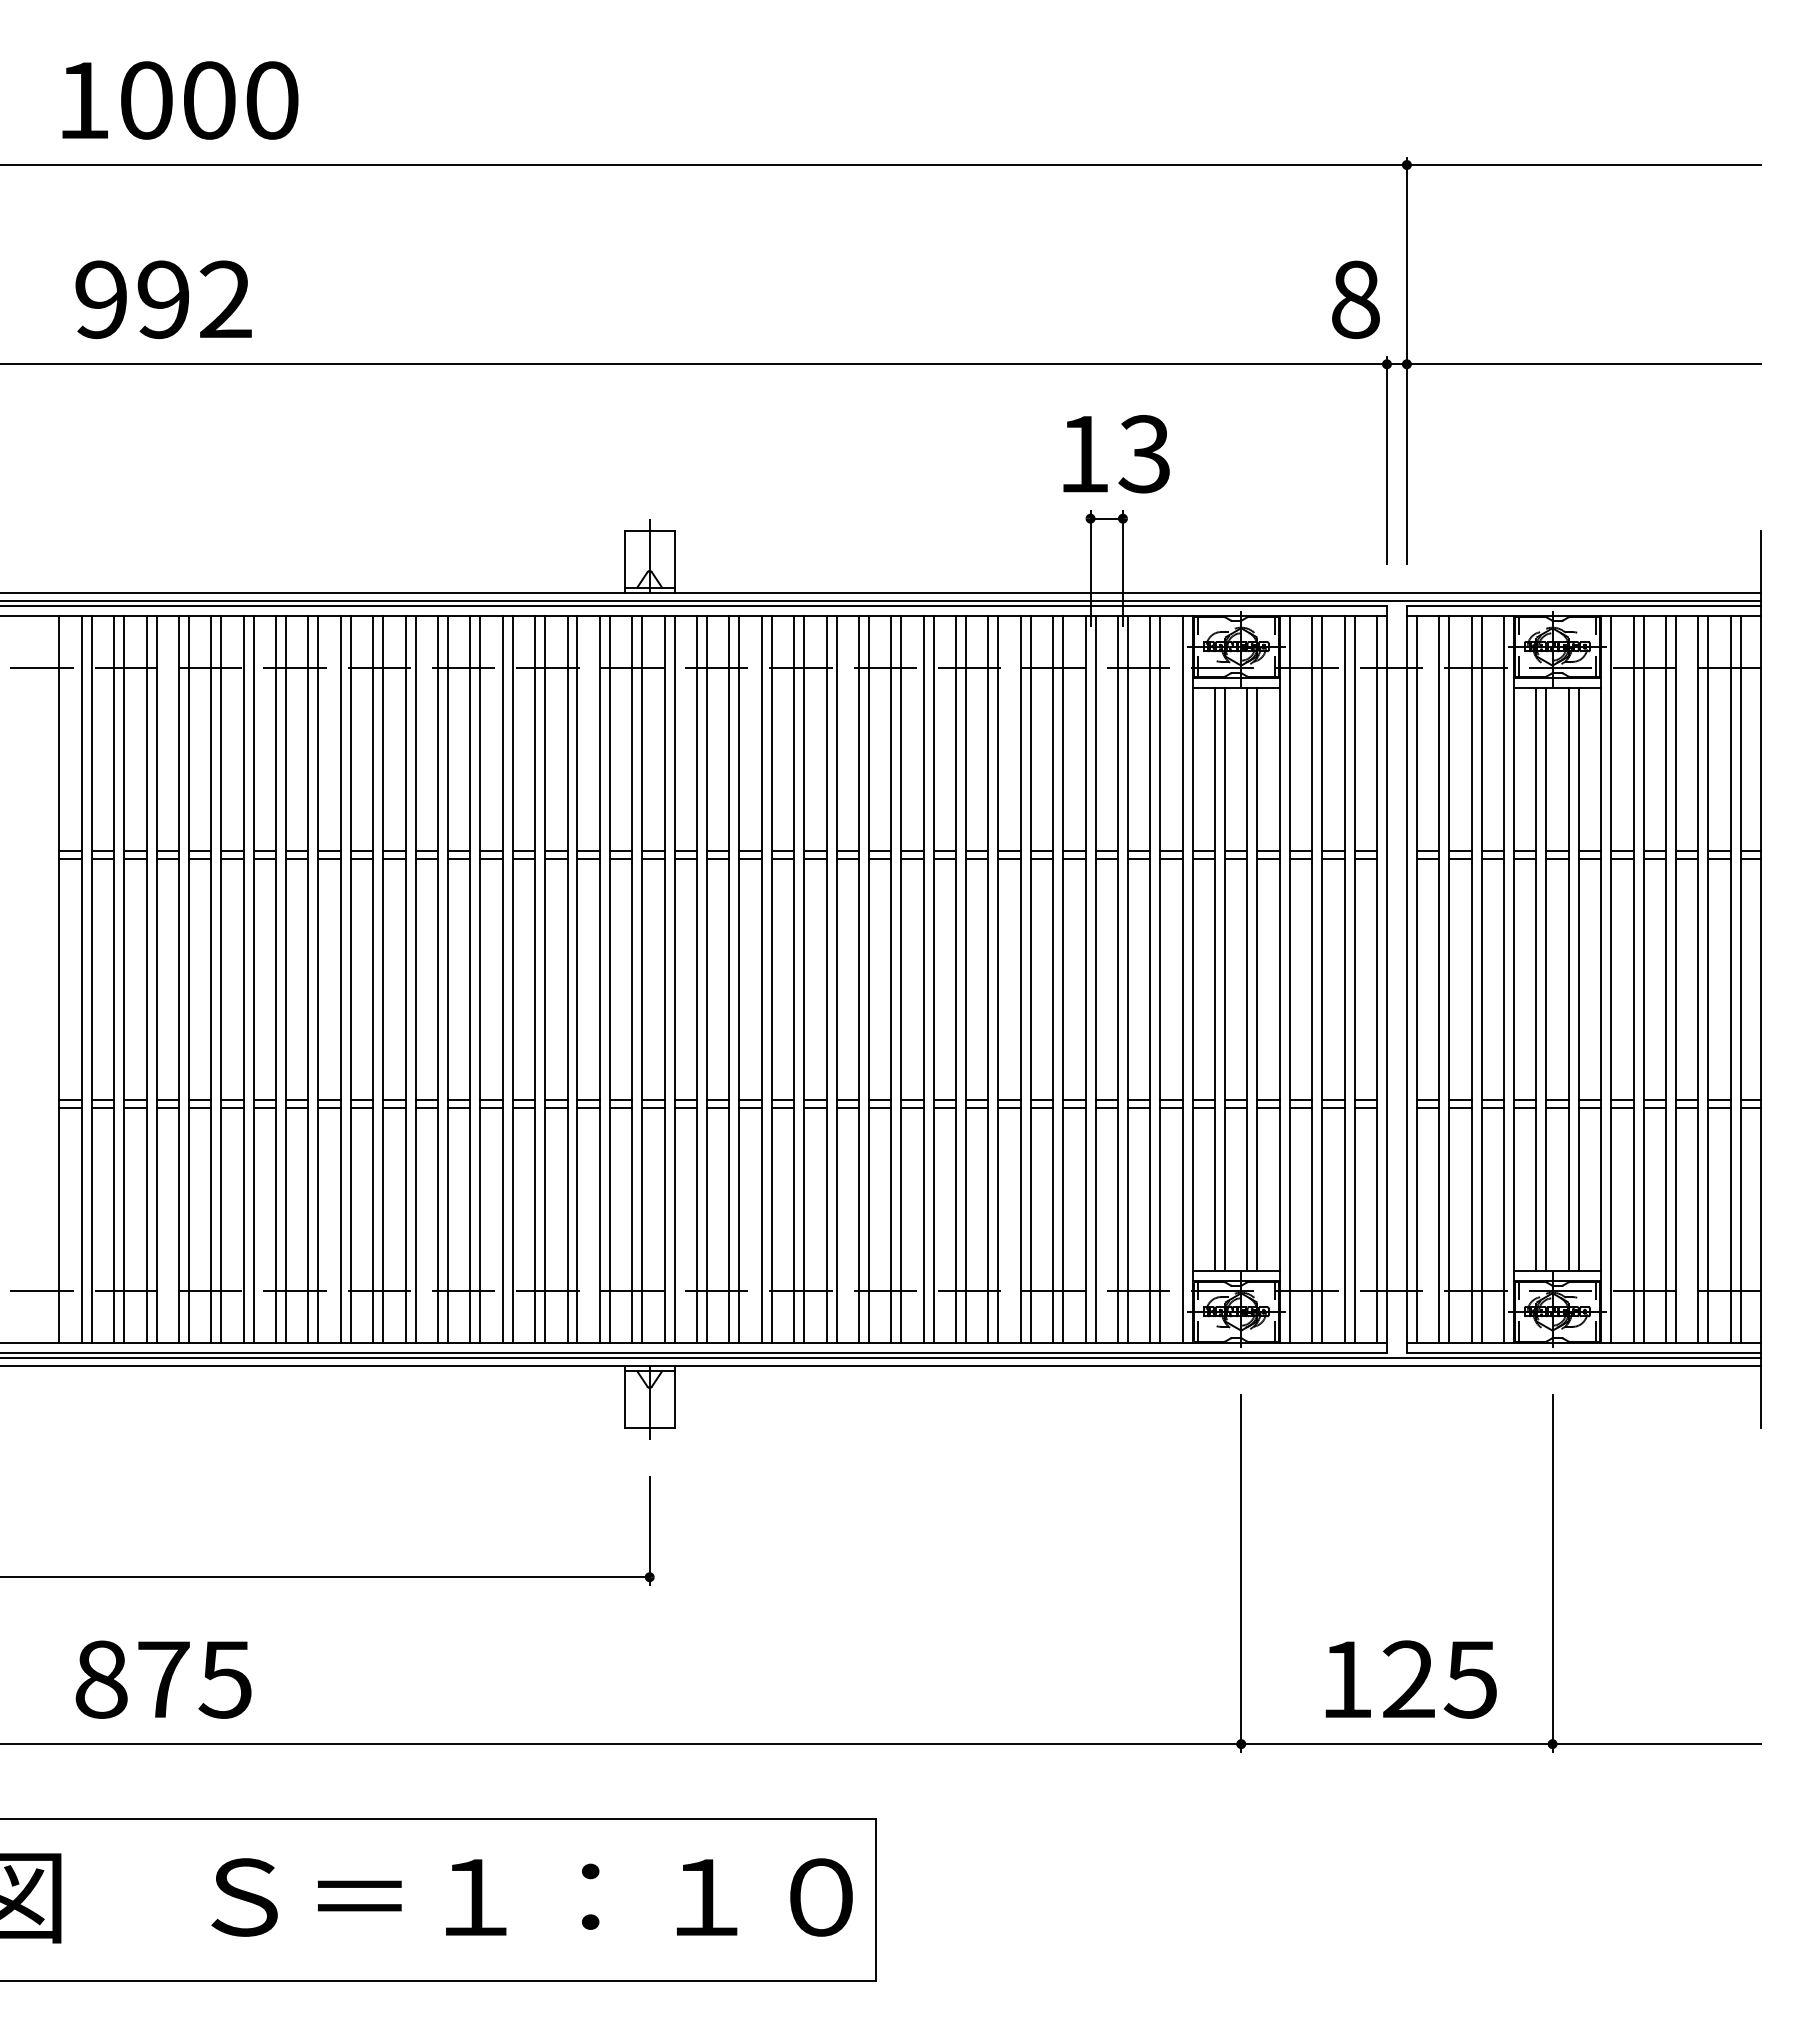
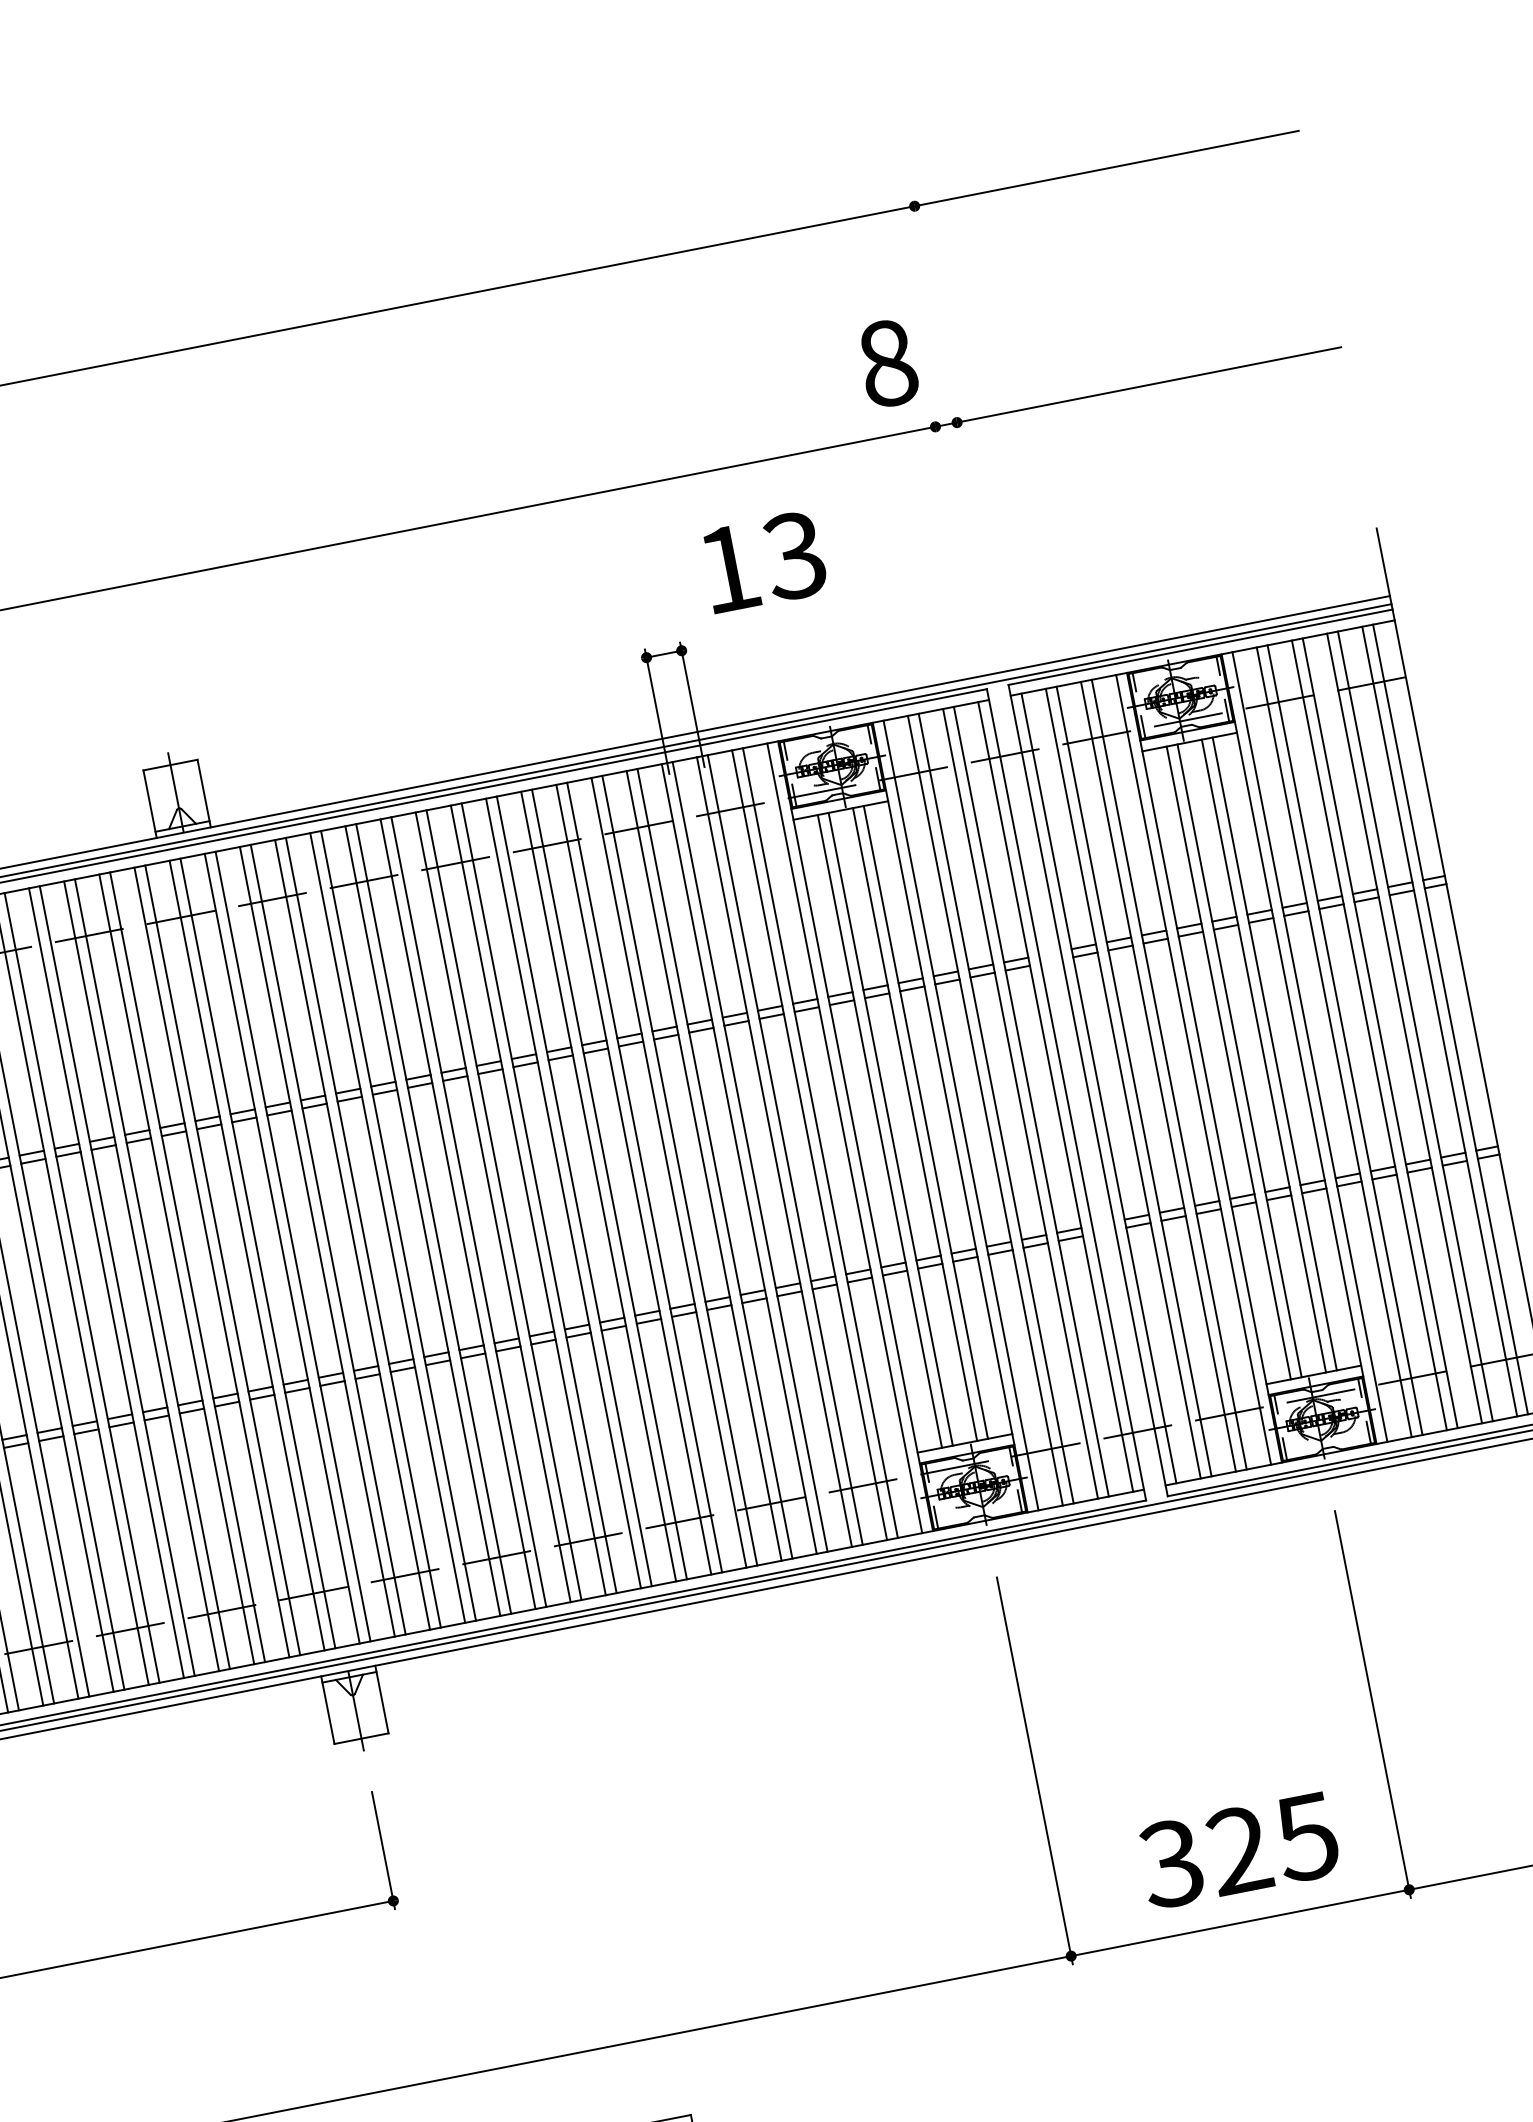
line: (1406, 360) -> (955, 418), removed
text: (1116, 454) -> (764, 562), moved
line: (1386, 459) -> (955, 530), removed
text: (1345, 1679) -> (1170, 1863), 125 -> 325

